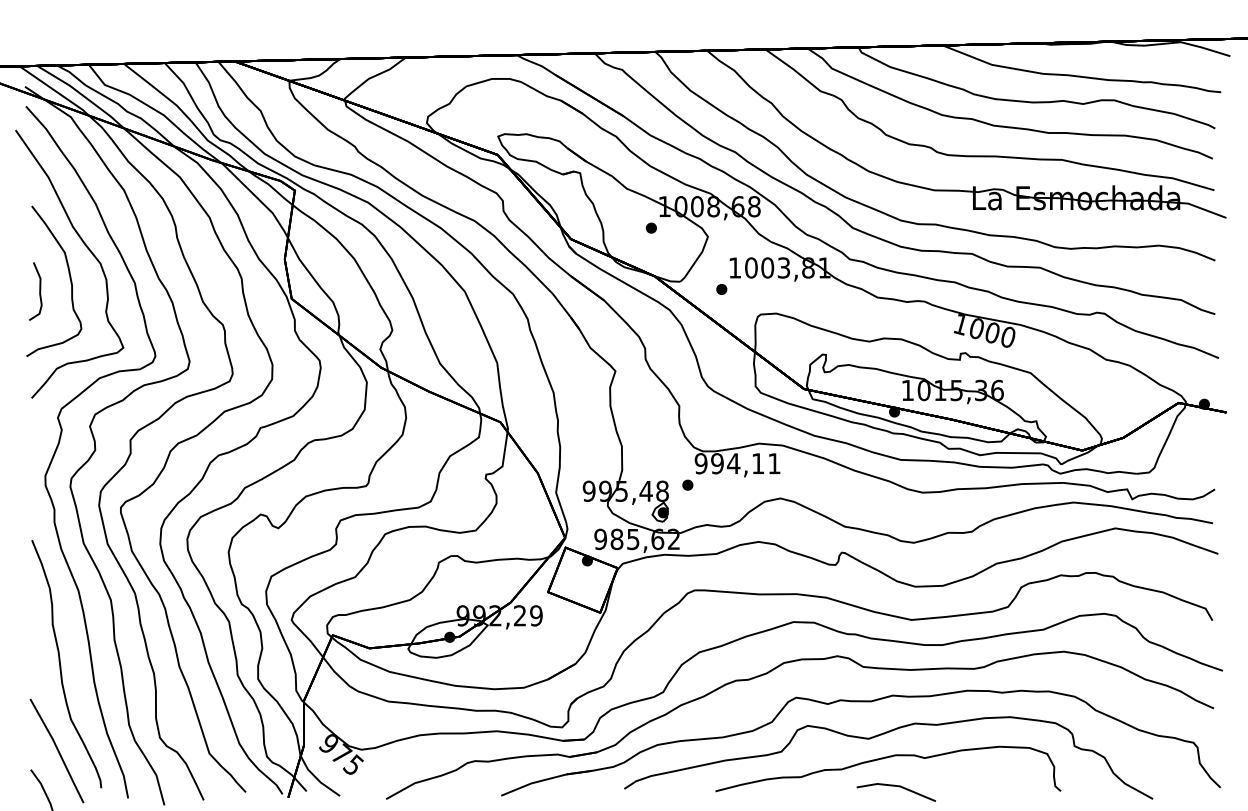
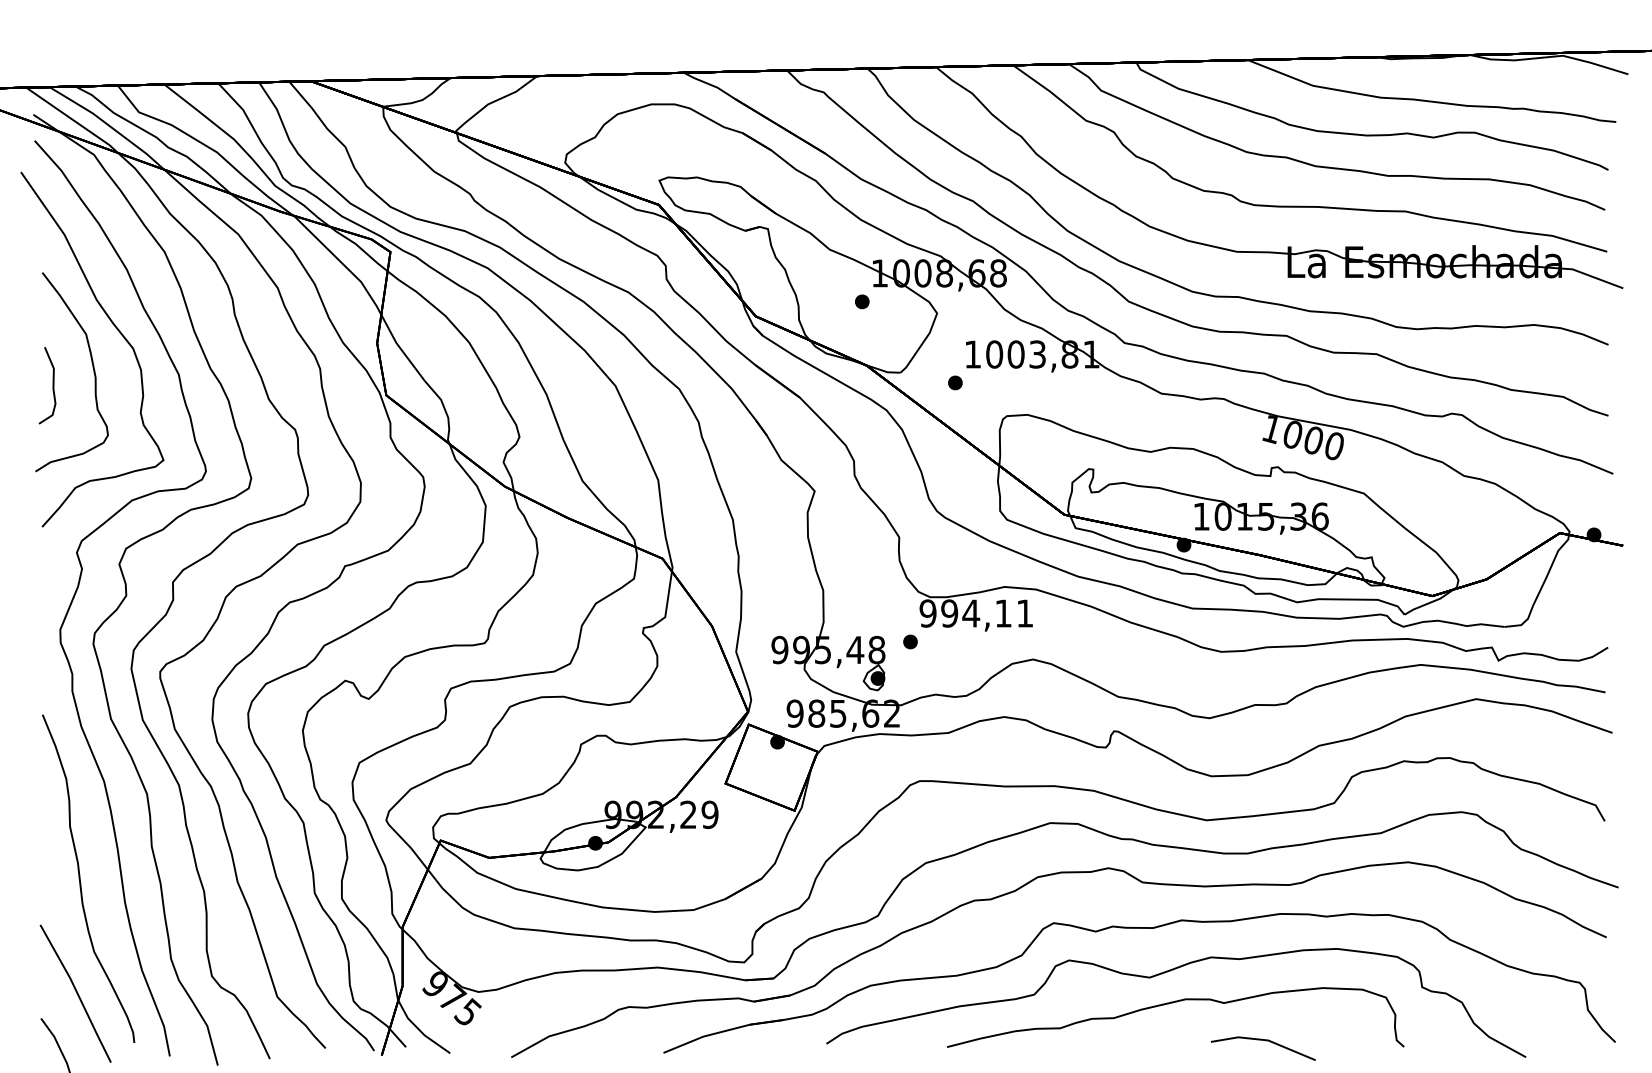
part: (897, 787) -> (1265, 1041), moved

